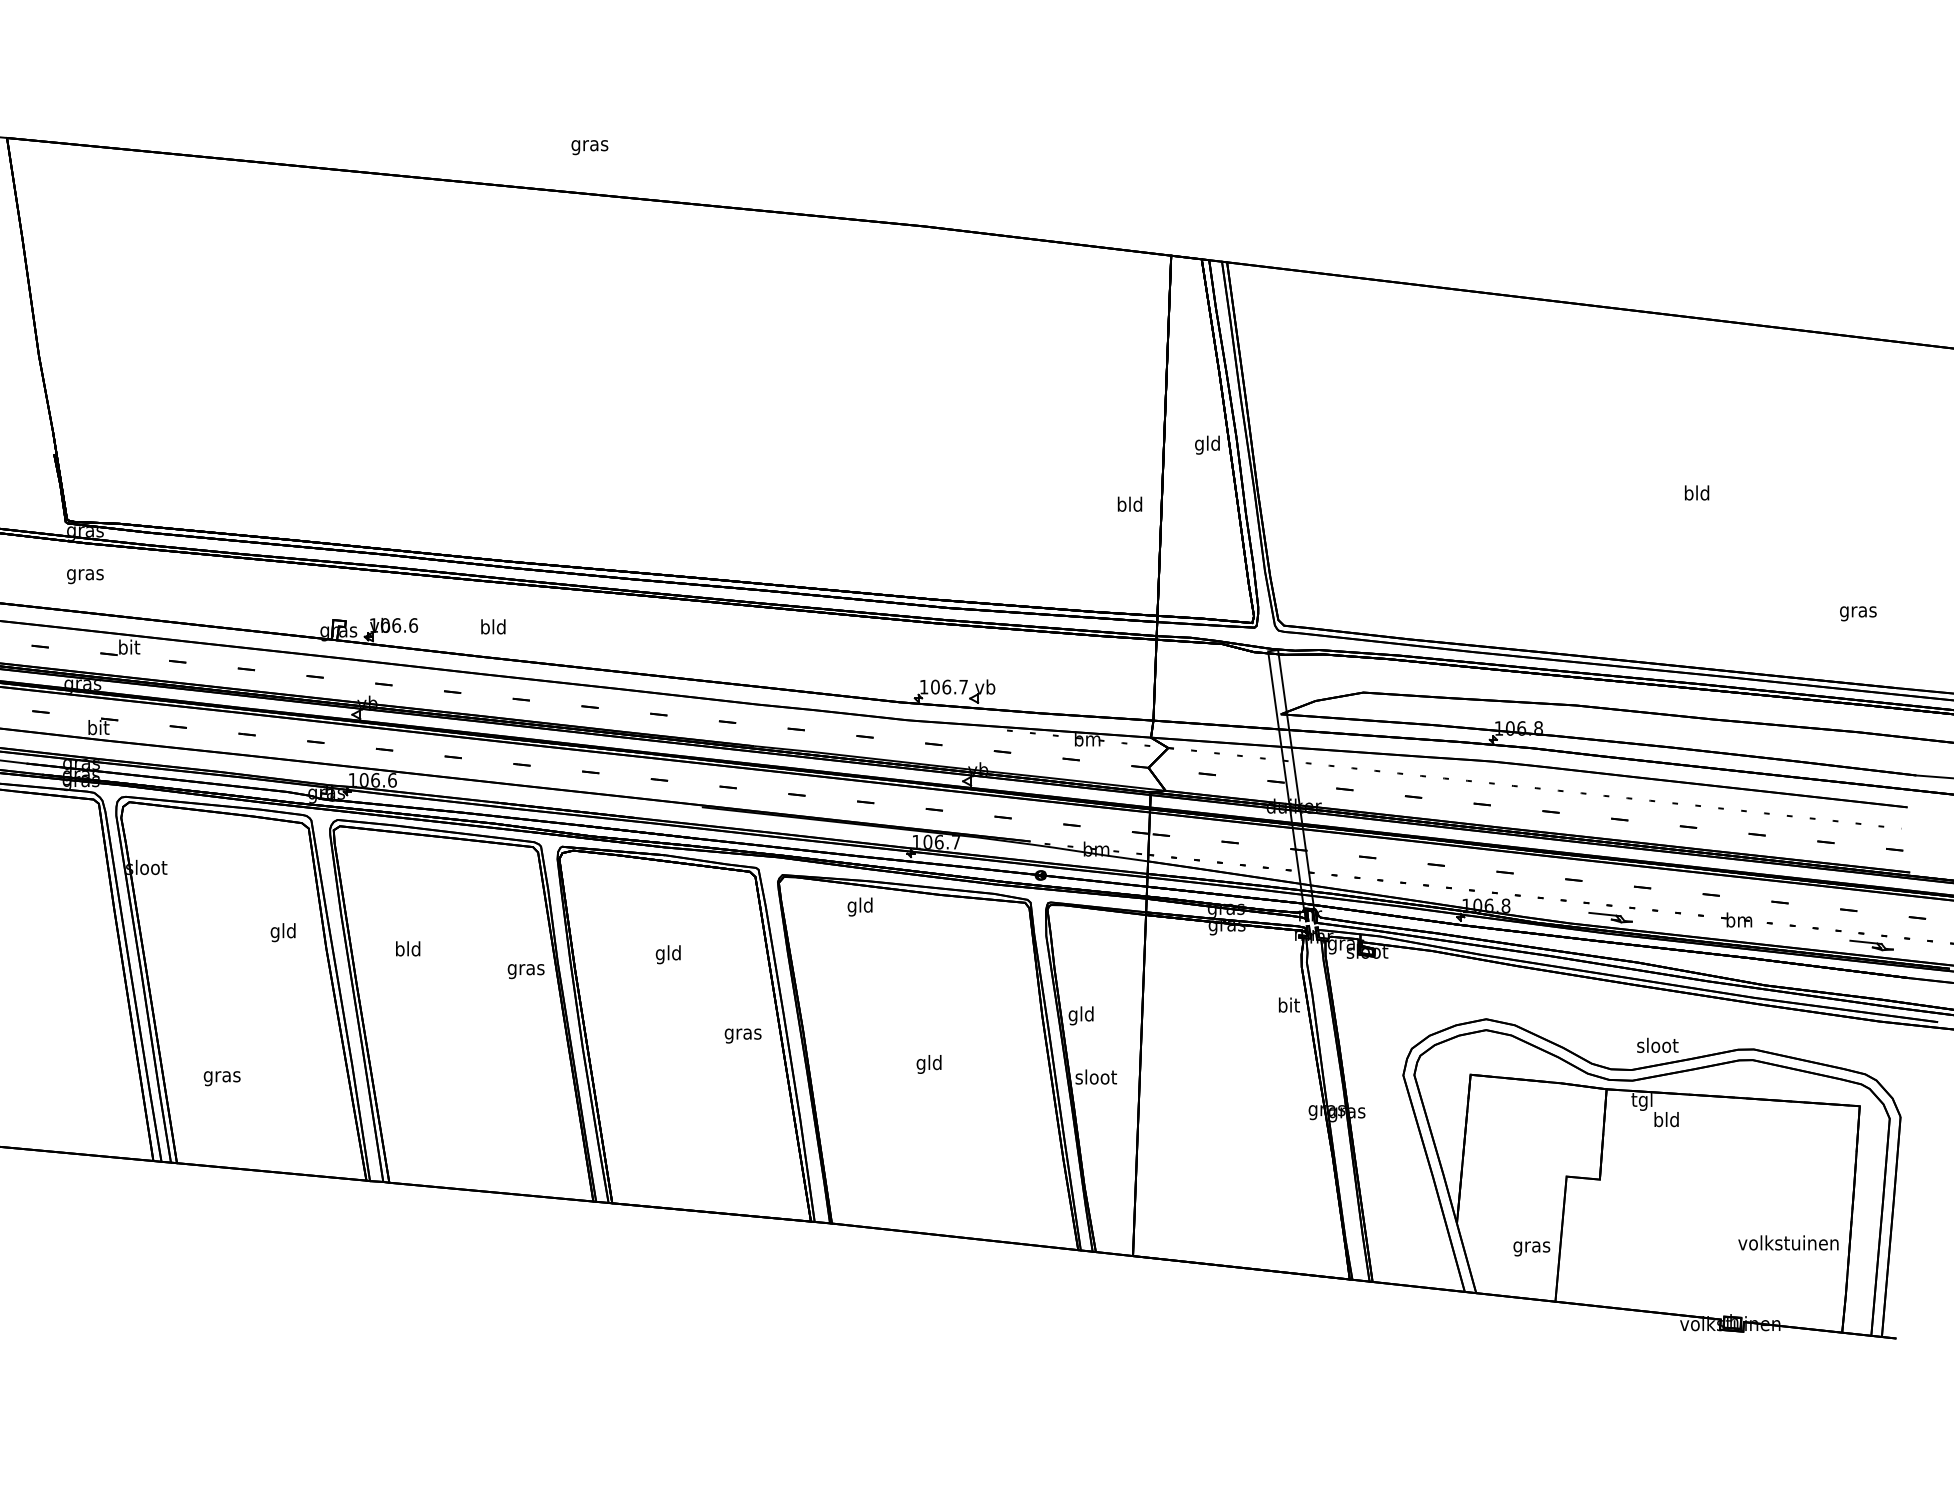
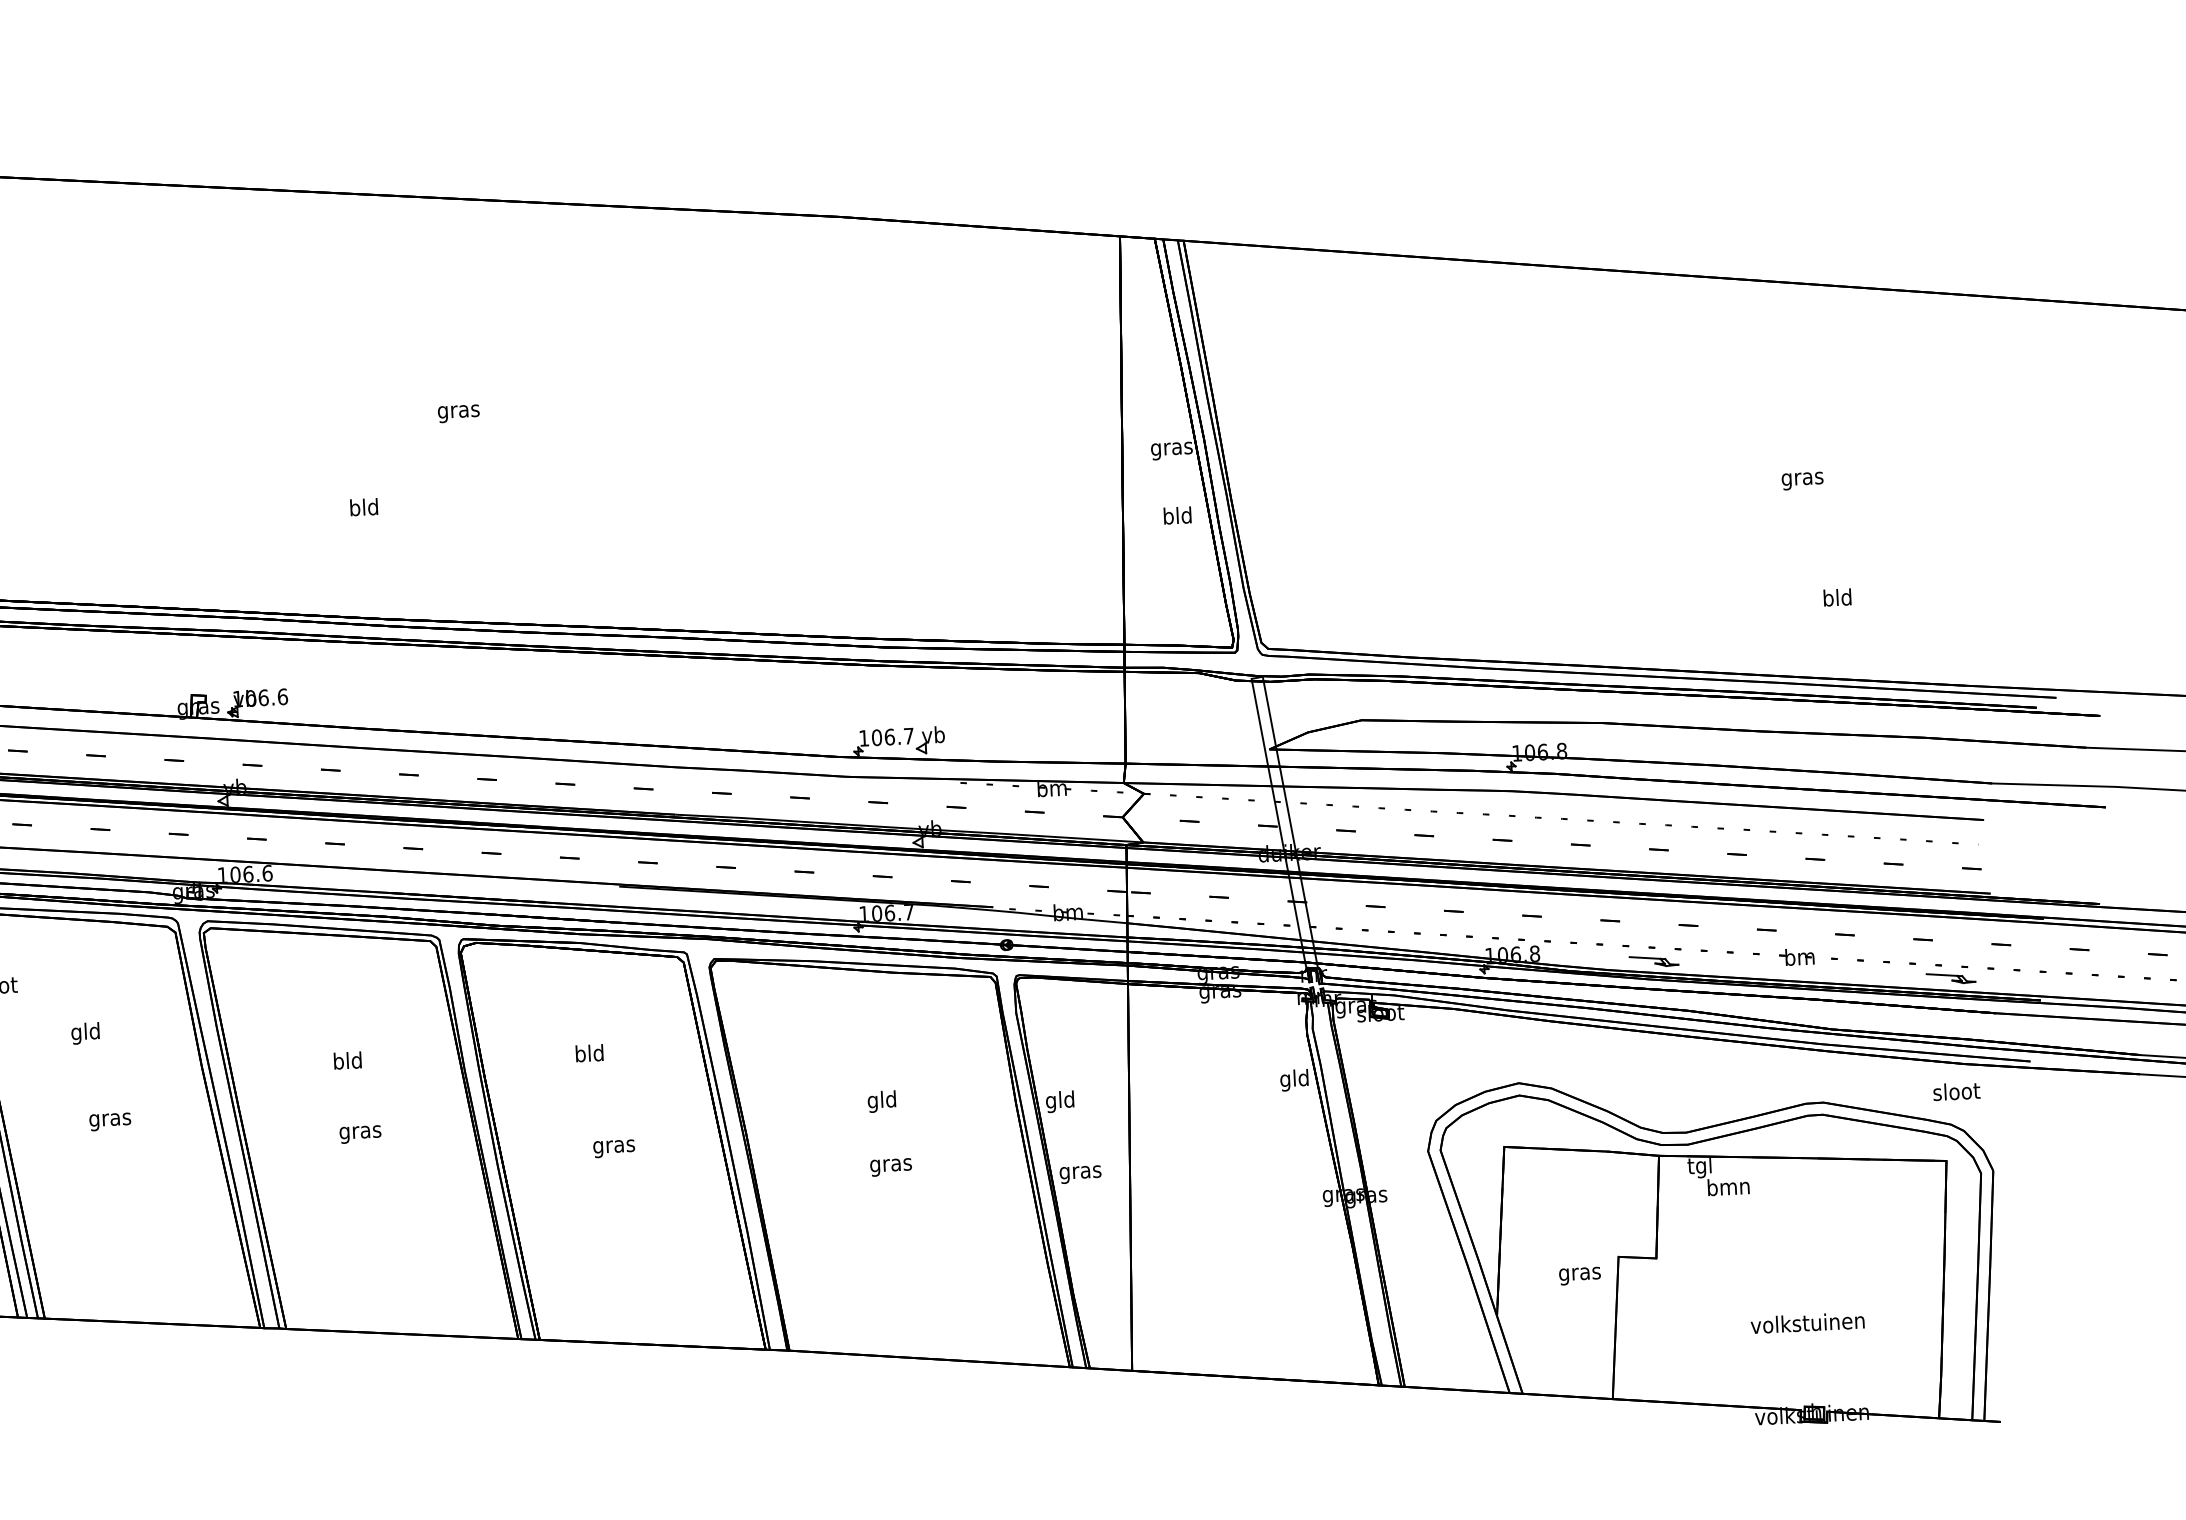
text: (589, 147) -> (458, 413), moved
text: (1207, 444) -> (1171, 448), gld -> gras
text: (1697, 492) -> (1838, 597), moved
text: (1129, 503) -> (1177, 514), moved
text: (1858, 613) -> (1802, 480), moved
text: (493, 626) -> (364, 506), moved
text: (859, 906) -> (881, 1101), moved
text: (282, 932) -> (84, 1033), moved
text: (408, 948) -> (348, 1060), moved
text: (660, 954) -> (580, 1055), gld -> bld
text: (525, 971) -> (359, 1134), moved
text: (1288, 1006) -> (1294, 1079), bit -> gld
text: (742, 1035) -> (613, 1148), moved
text: (1657, 1044) -> (1956, 1090), moved
text: (929, 1064) -> (891, 1165), gld -> gras
text: (221, 1078) -> (109, 1121), moved
text: (1096, 1078) -> (1080, 1171), sloot -> gras
text: (1666, 1119) -> (1728, 1186), bld -> bmn
text: (1788, 1242) -> (1807, 1322), moved
text: (1531, 1248) -> (1579, 1275), moved

